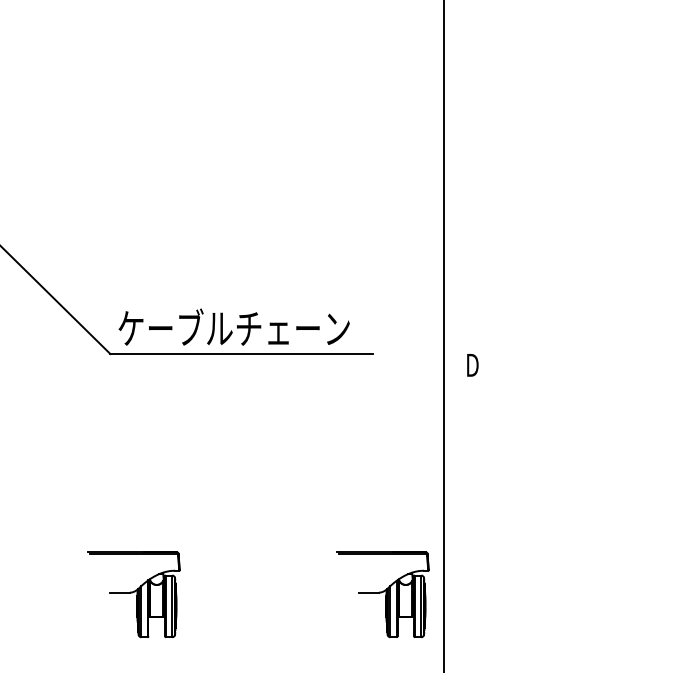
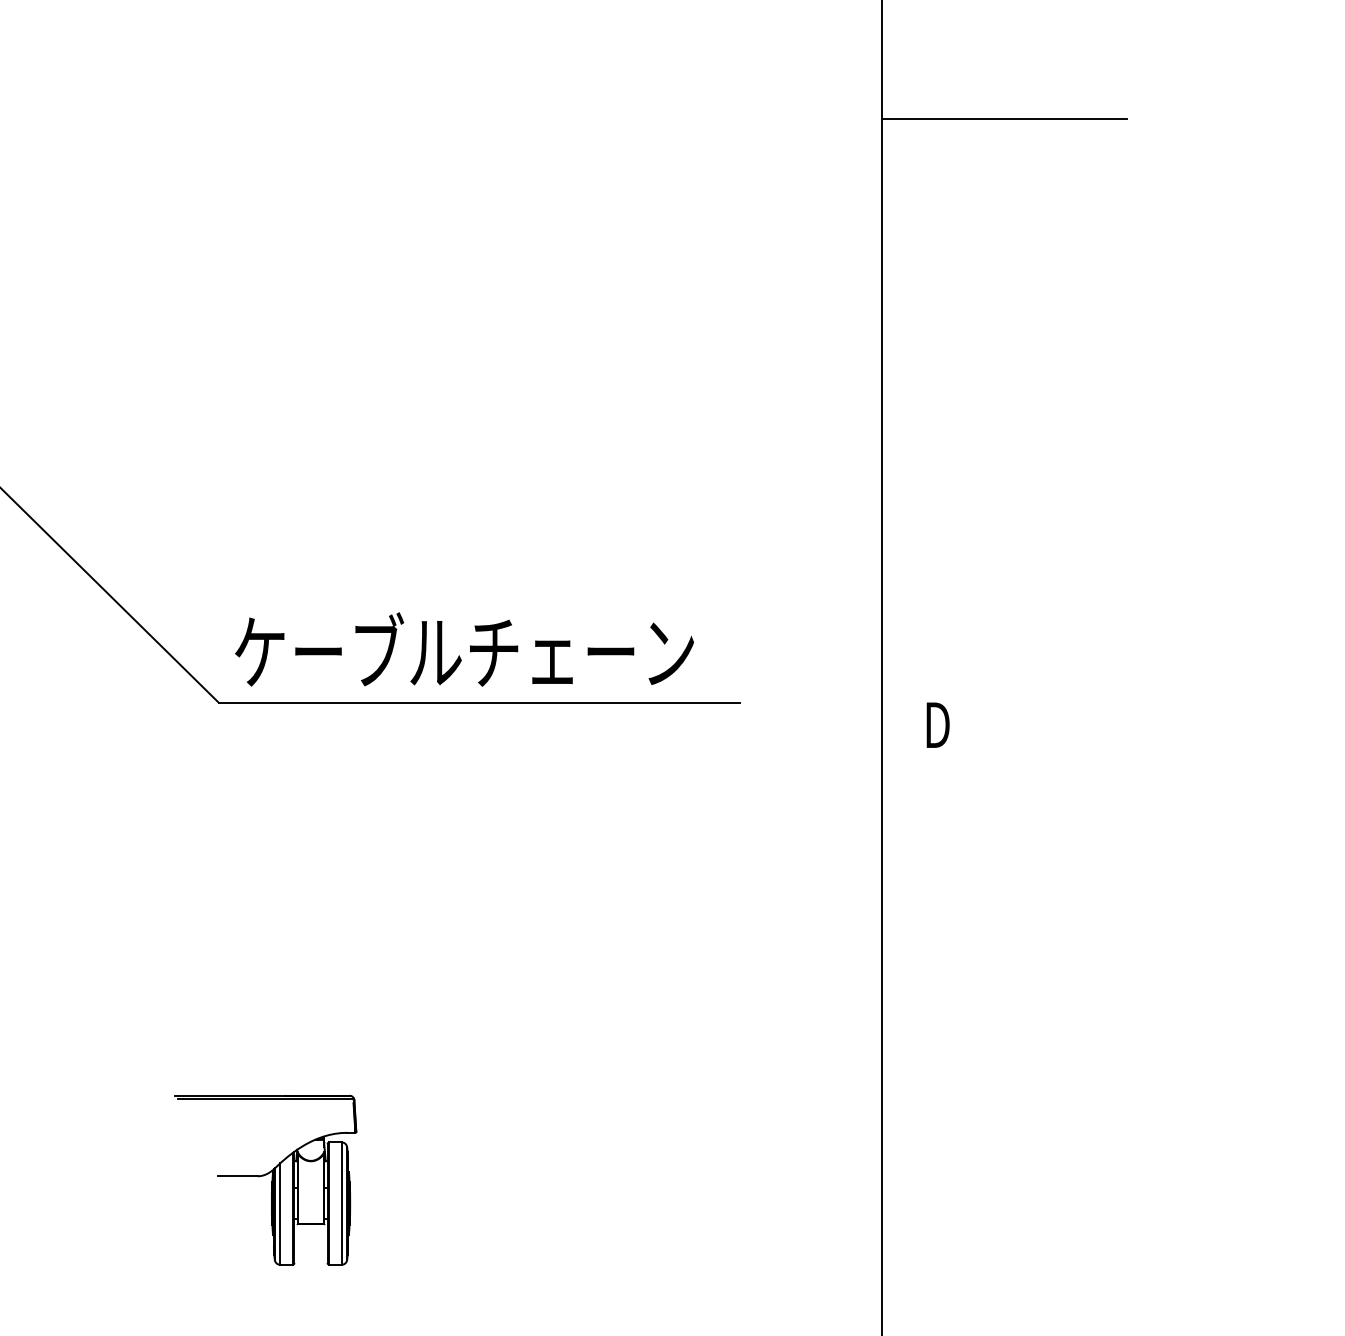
line: (505, 59) -> (1002, 118), added
part: (382, 594) -> (758, 1179), removed

